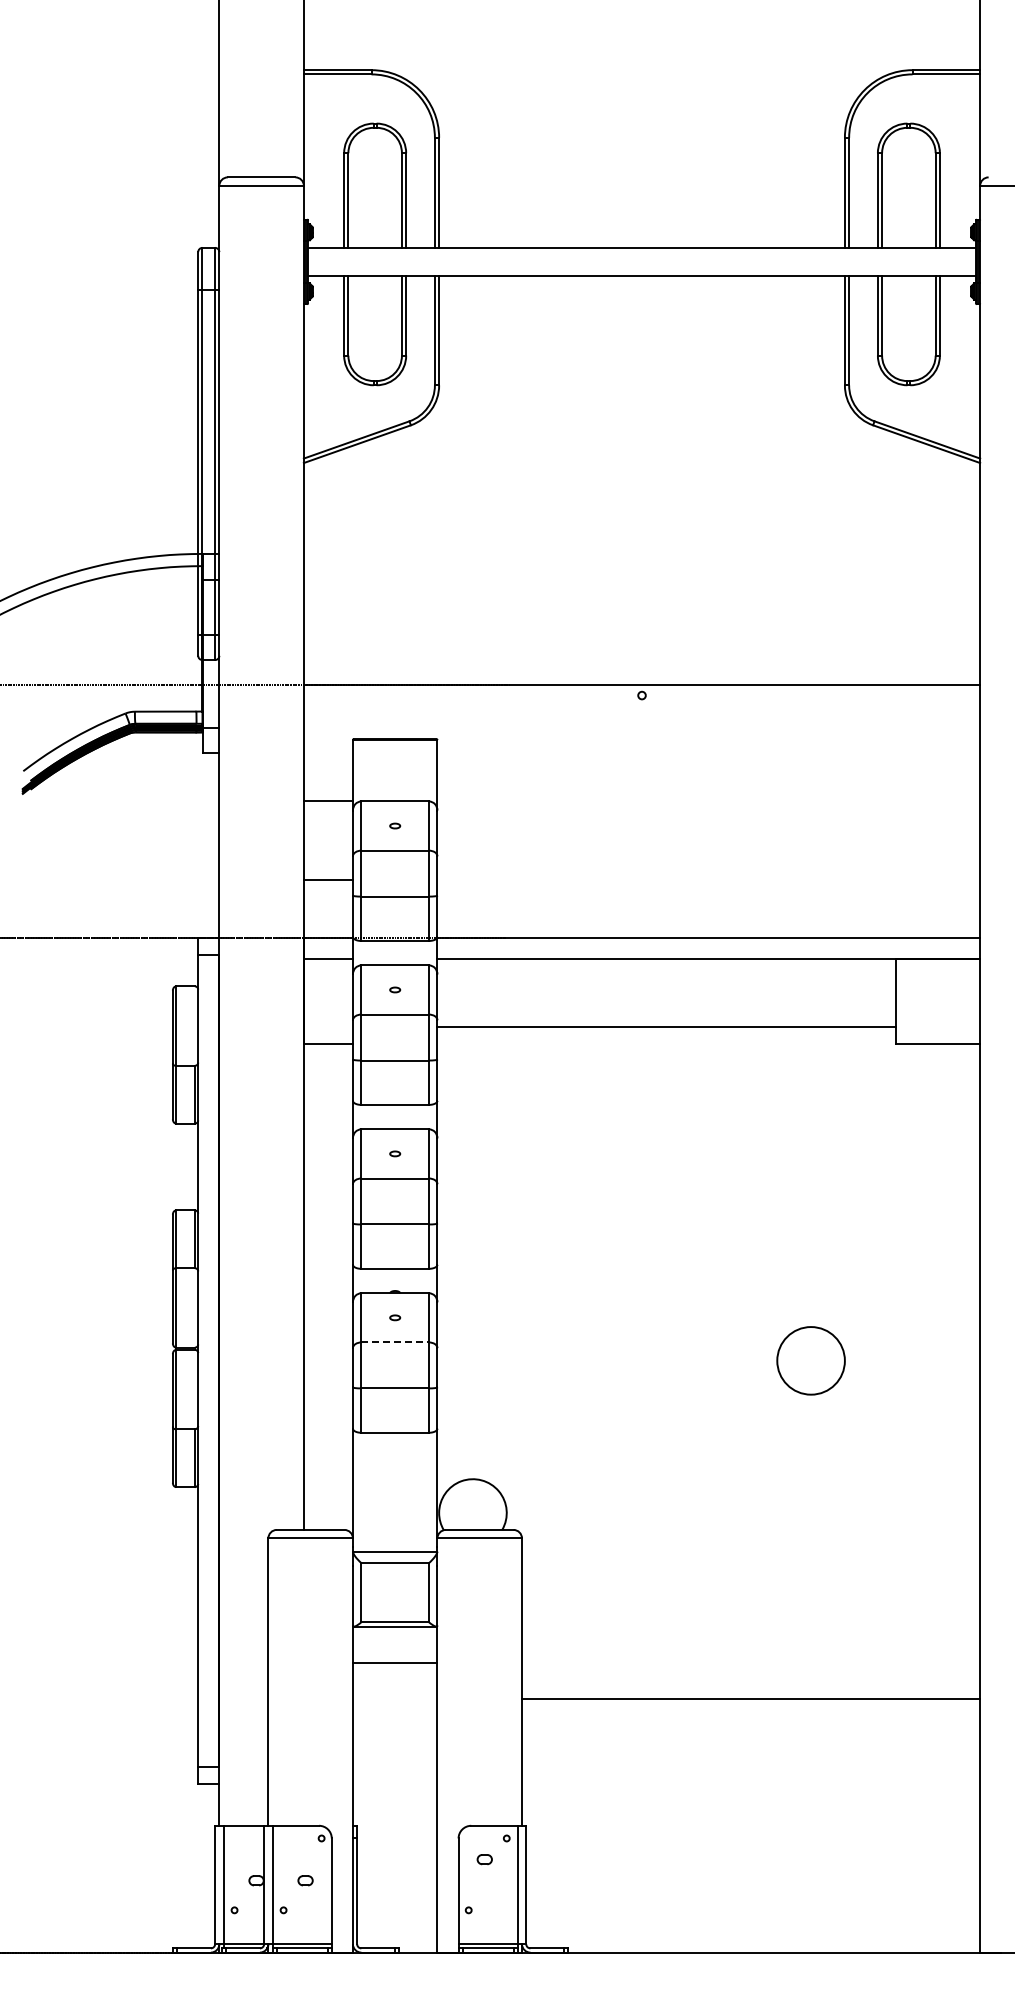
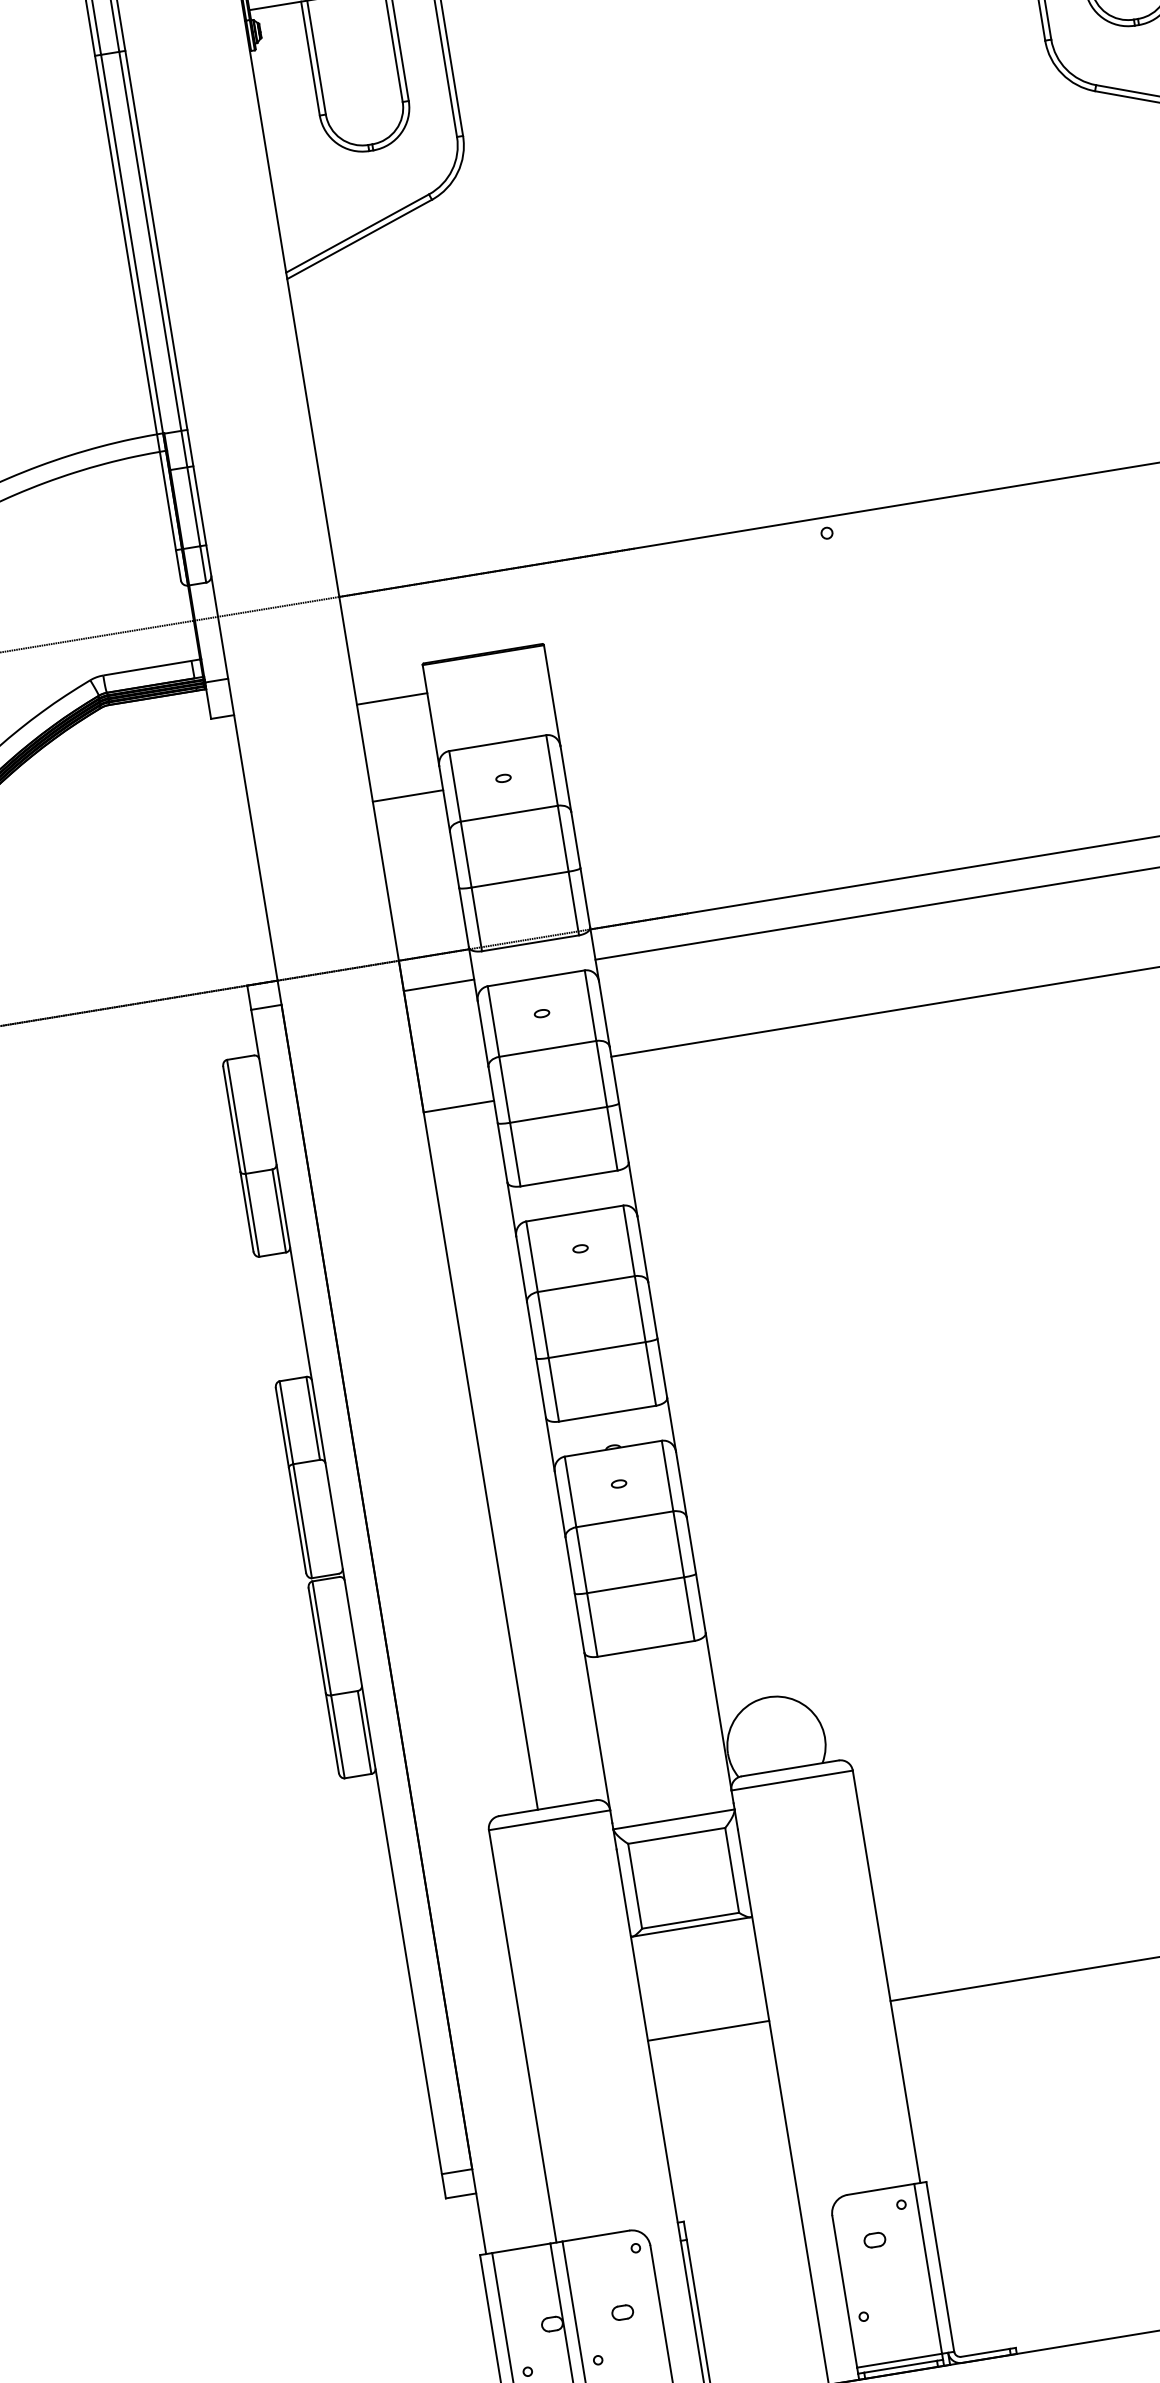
line: (327, 800) -> (390, 698), moved
line: (327, 880) -> (406, 796), moved
line: (395, 1342) -> (625, 1519), dashed -> solid
line: (394, 1663) -> (707, 2031), moved

